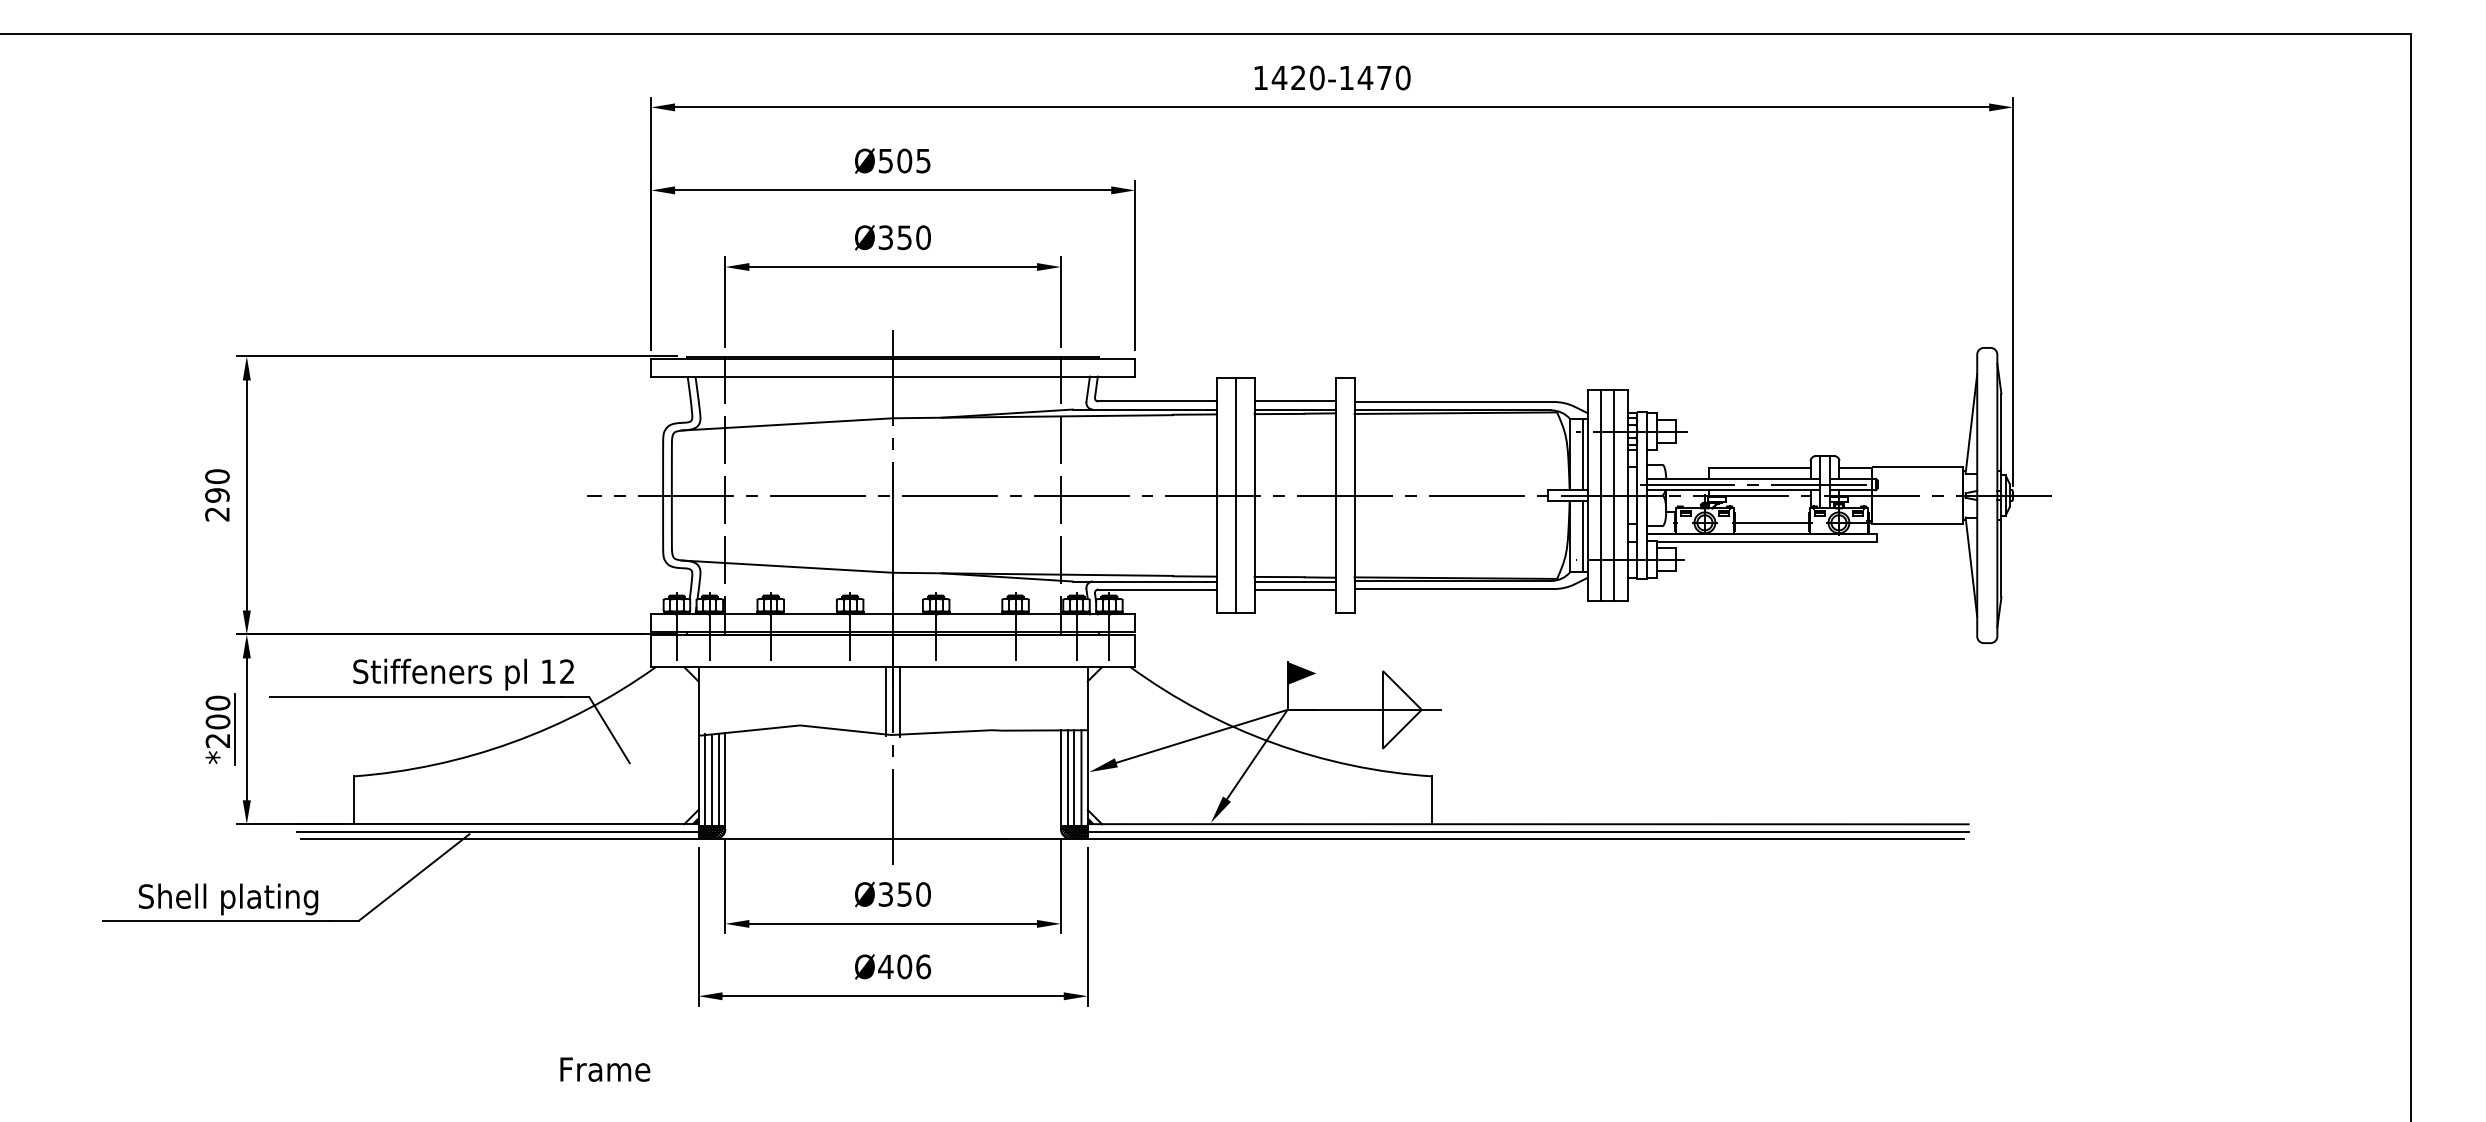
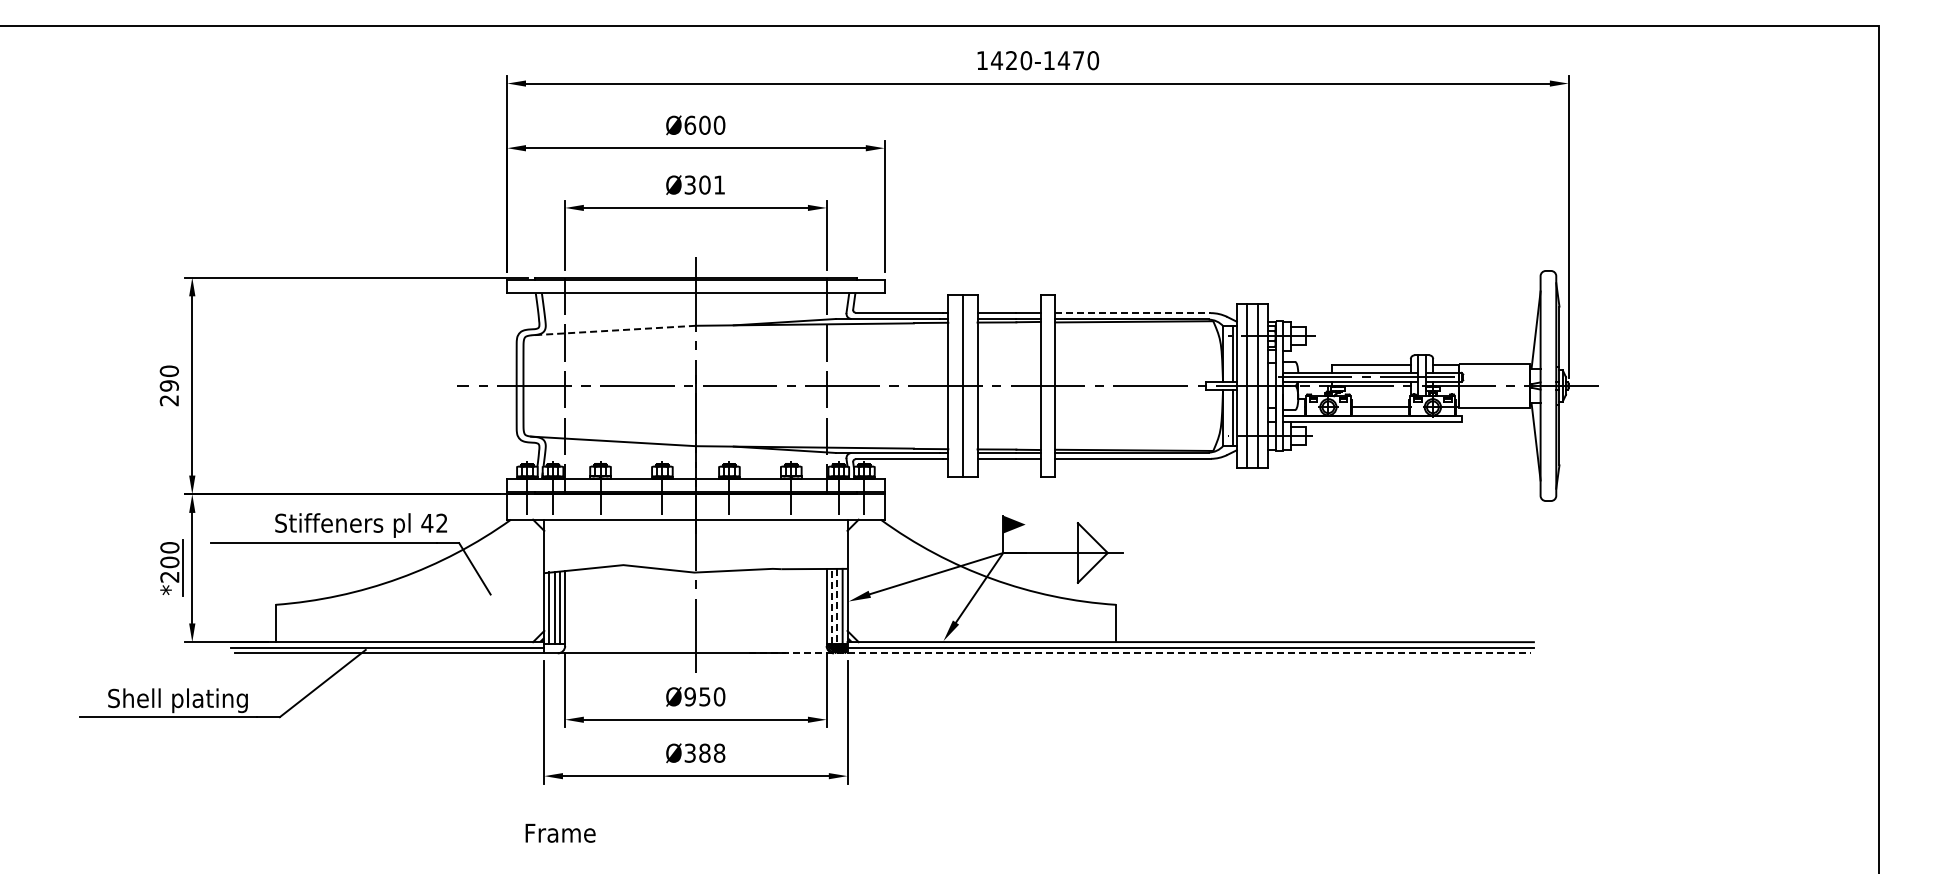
text: (904, 159) -> (704, 124), Ø505 -> Ø600
text: (914, 236) -> (712, 184), Ø350 -> Ø301
line: (1454, 402) -> (1133, 313), solid -> dashed
line: (787, 424) -> (613, 330), solid -> dashed
text: (548, 672) -> (427, 523), 12 -> 42
line: (886, 701) -> (690, 546), removed
line: (900, 701) -> (701, 546), removed
line: (1067, 777) -> (831, 605), solid -> dashed
line: (1074, 778) -> (837, 606), solid -> dashed
hatch: (711, 832) -> (554, 648), removed
line: (1462, 838) -> (1139, 653), solid -> dashed
text: (884, 894) -> (689, 696), Ø350 -> Ø950
text: (904, 965) -> (704, 752), Ø406 -> Ø388
text: (605, 1068) -> (560, 832), moved

